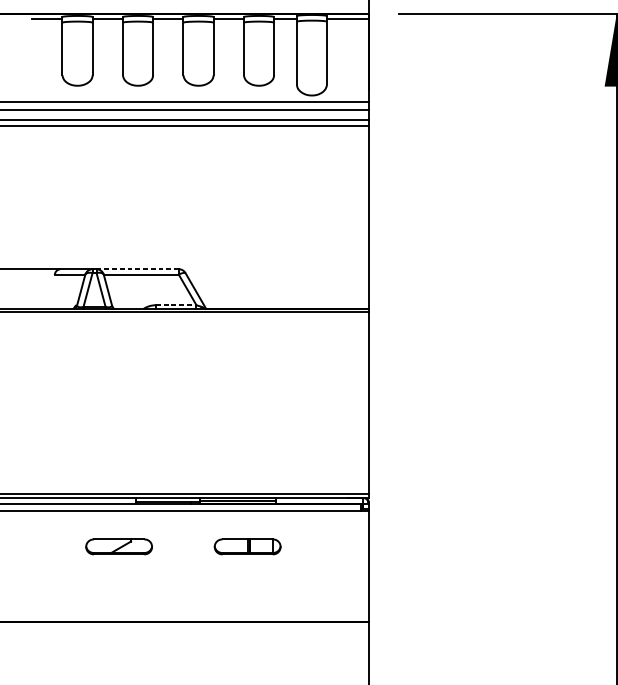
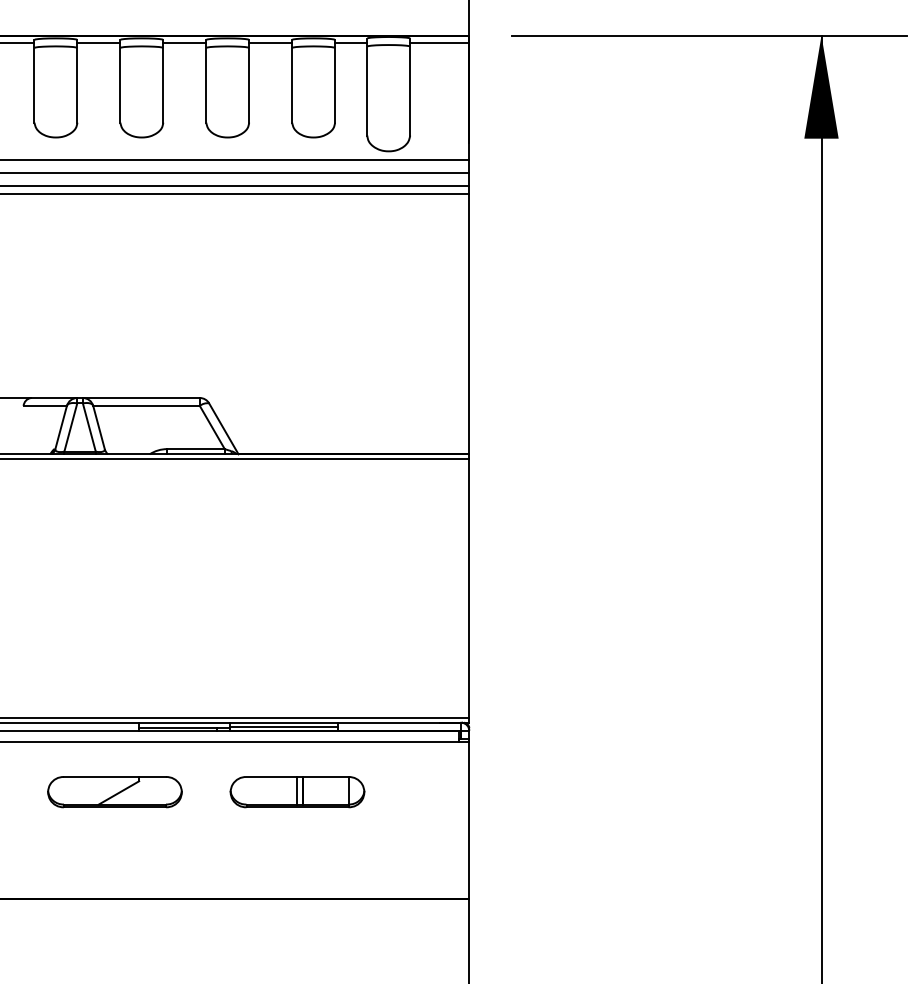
line: (137, 269) -> (141, 398), dashed -> solid
line: (176, 305) -> (196, 449), dashed -> solid
part: (118, 547) -> (114, 792), size x1.43
part: (247, 547) -> (297, 792), size x1.43

